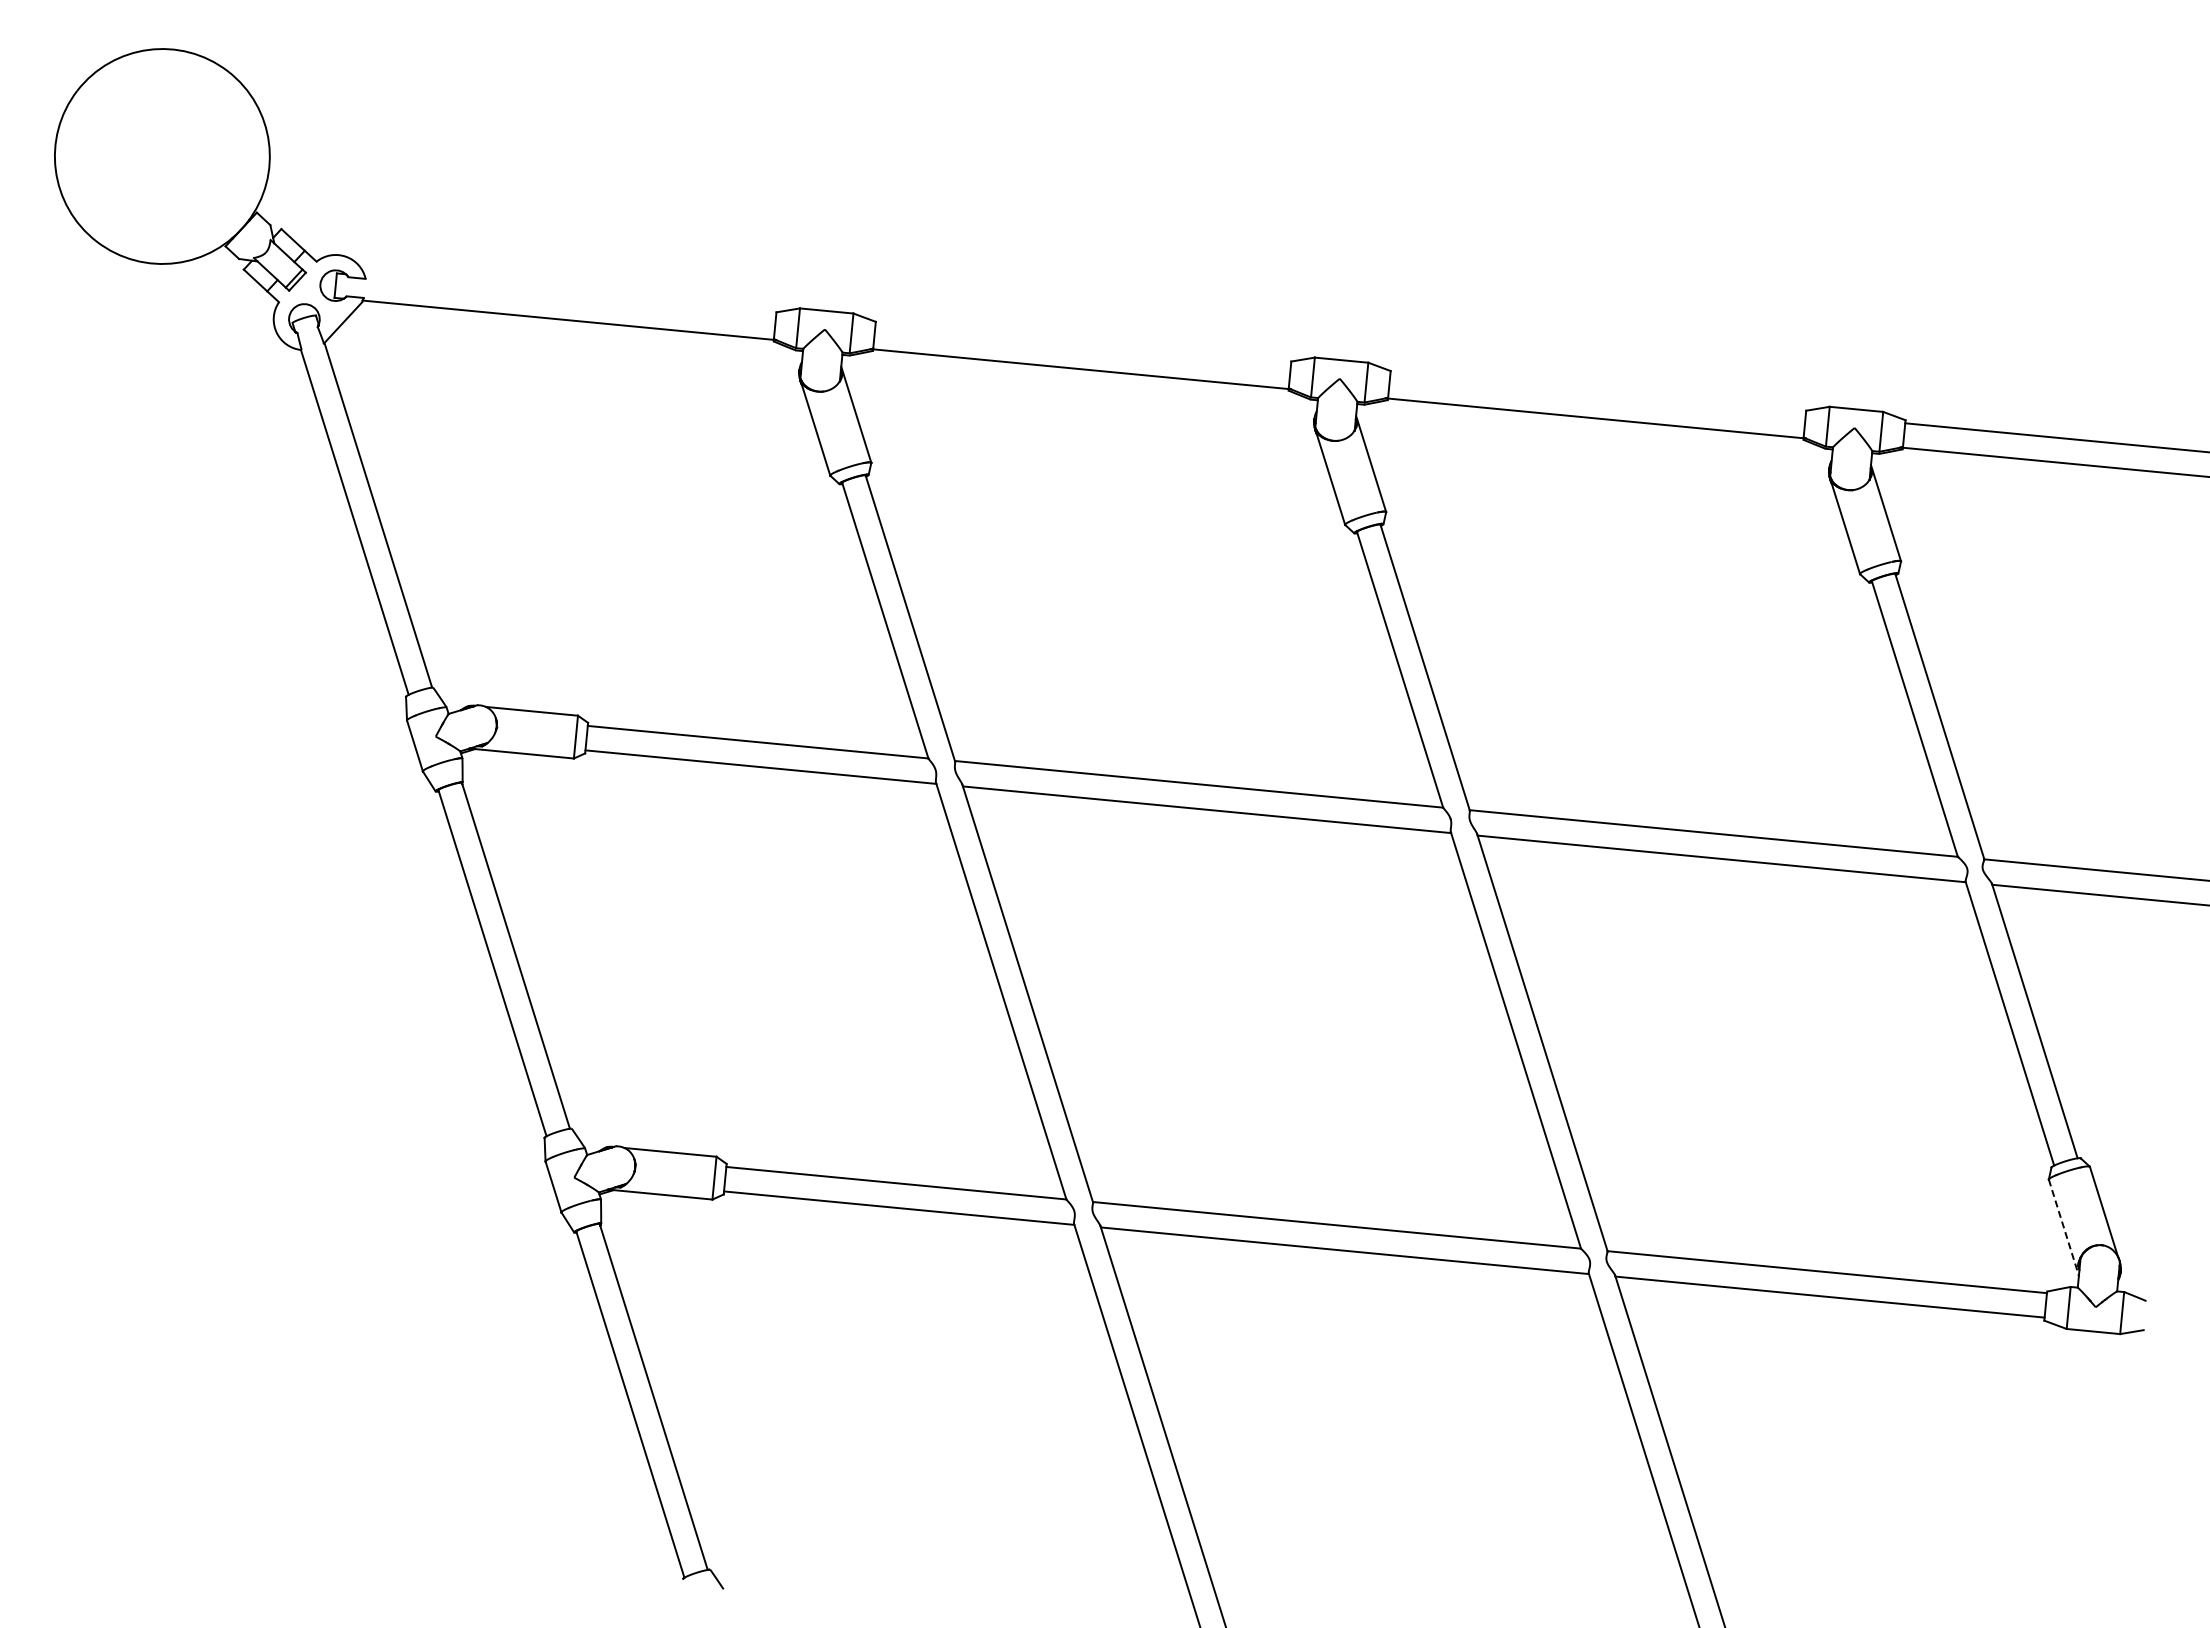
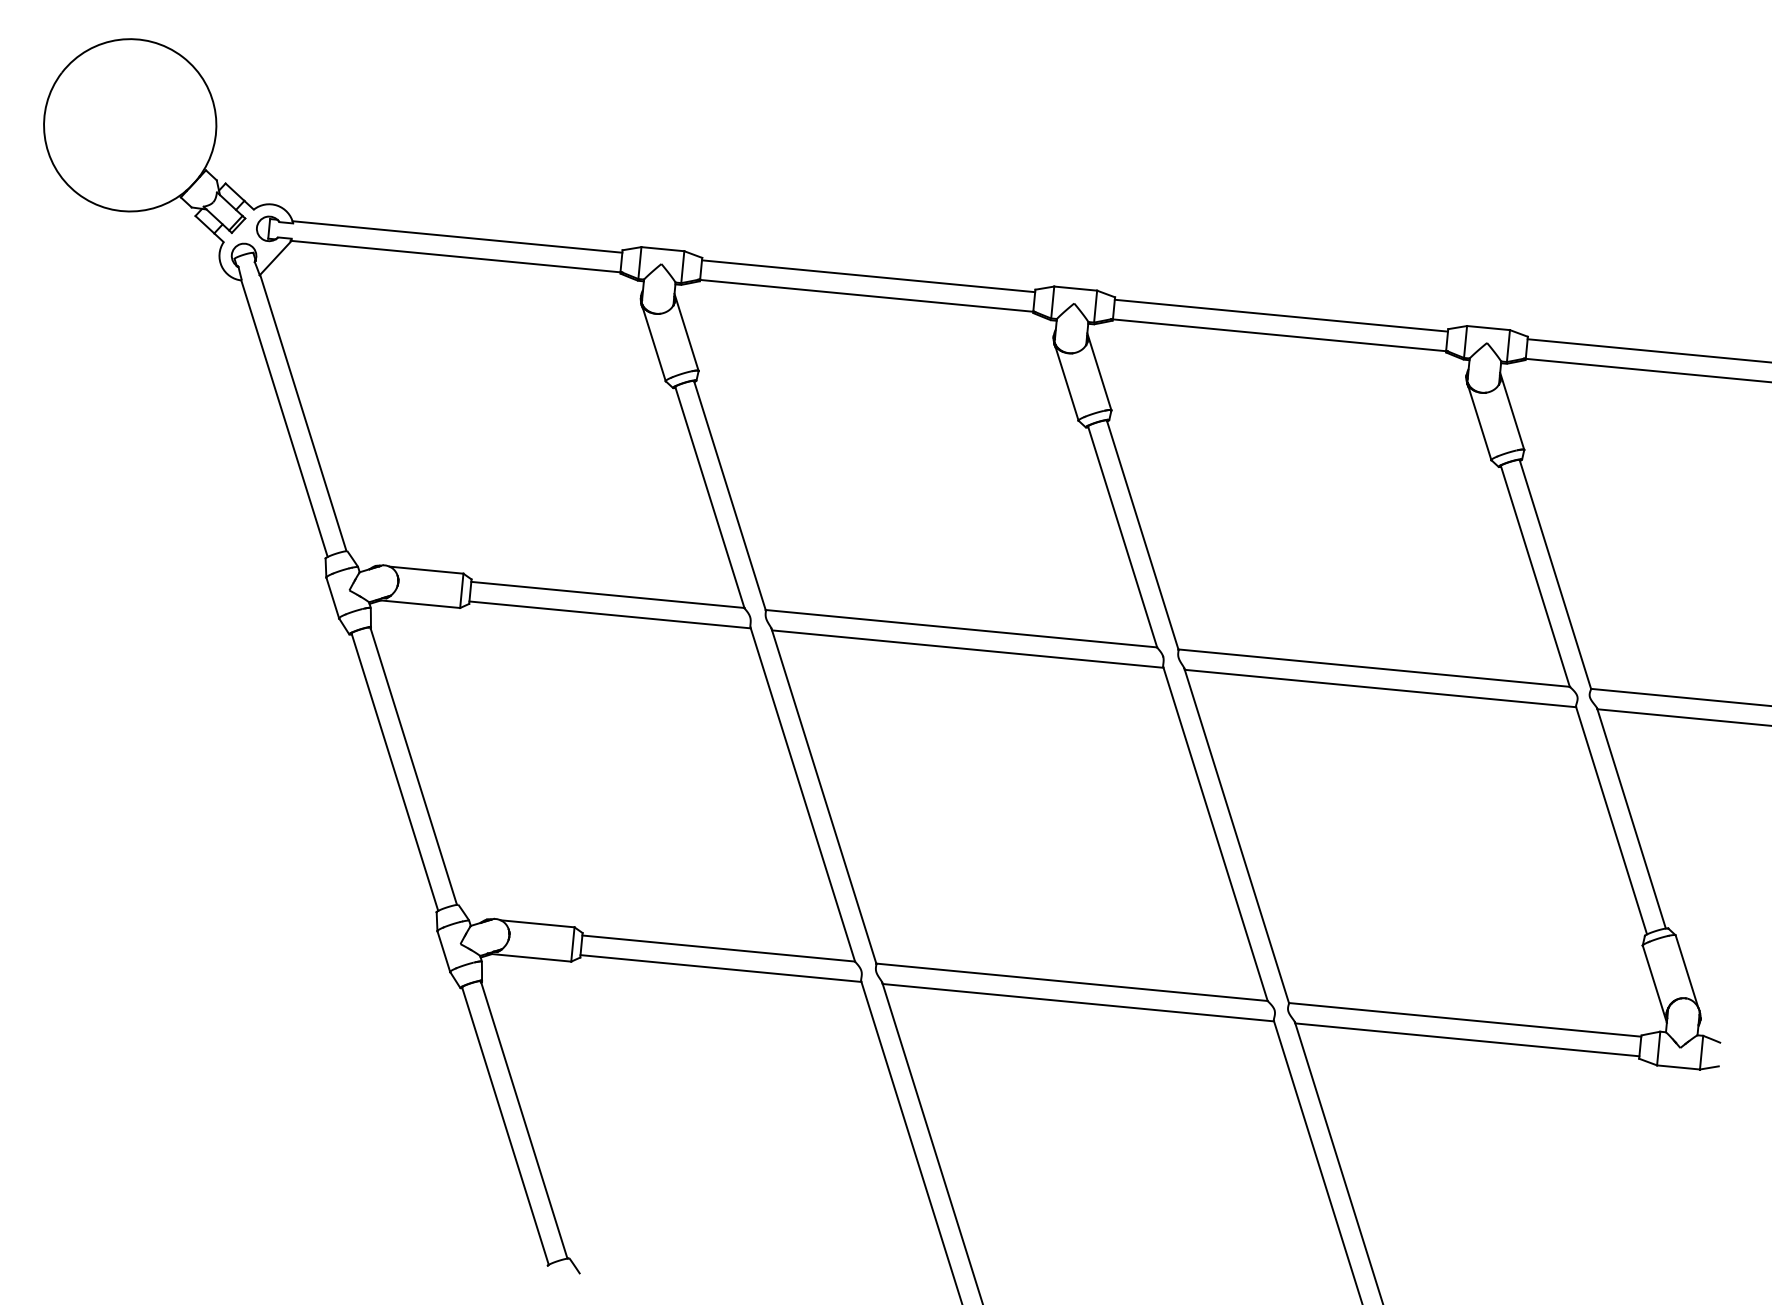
line: (570, 295) -> (457, 236), added
line: (1083, 344) -> (868, 276), added
line: (1597, 393) -> (1280, 315), added
line: (2064, 1228) -> (1655, 984), dashed -> solid

